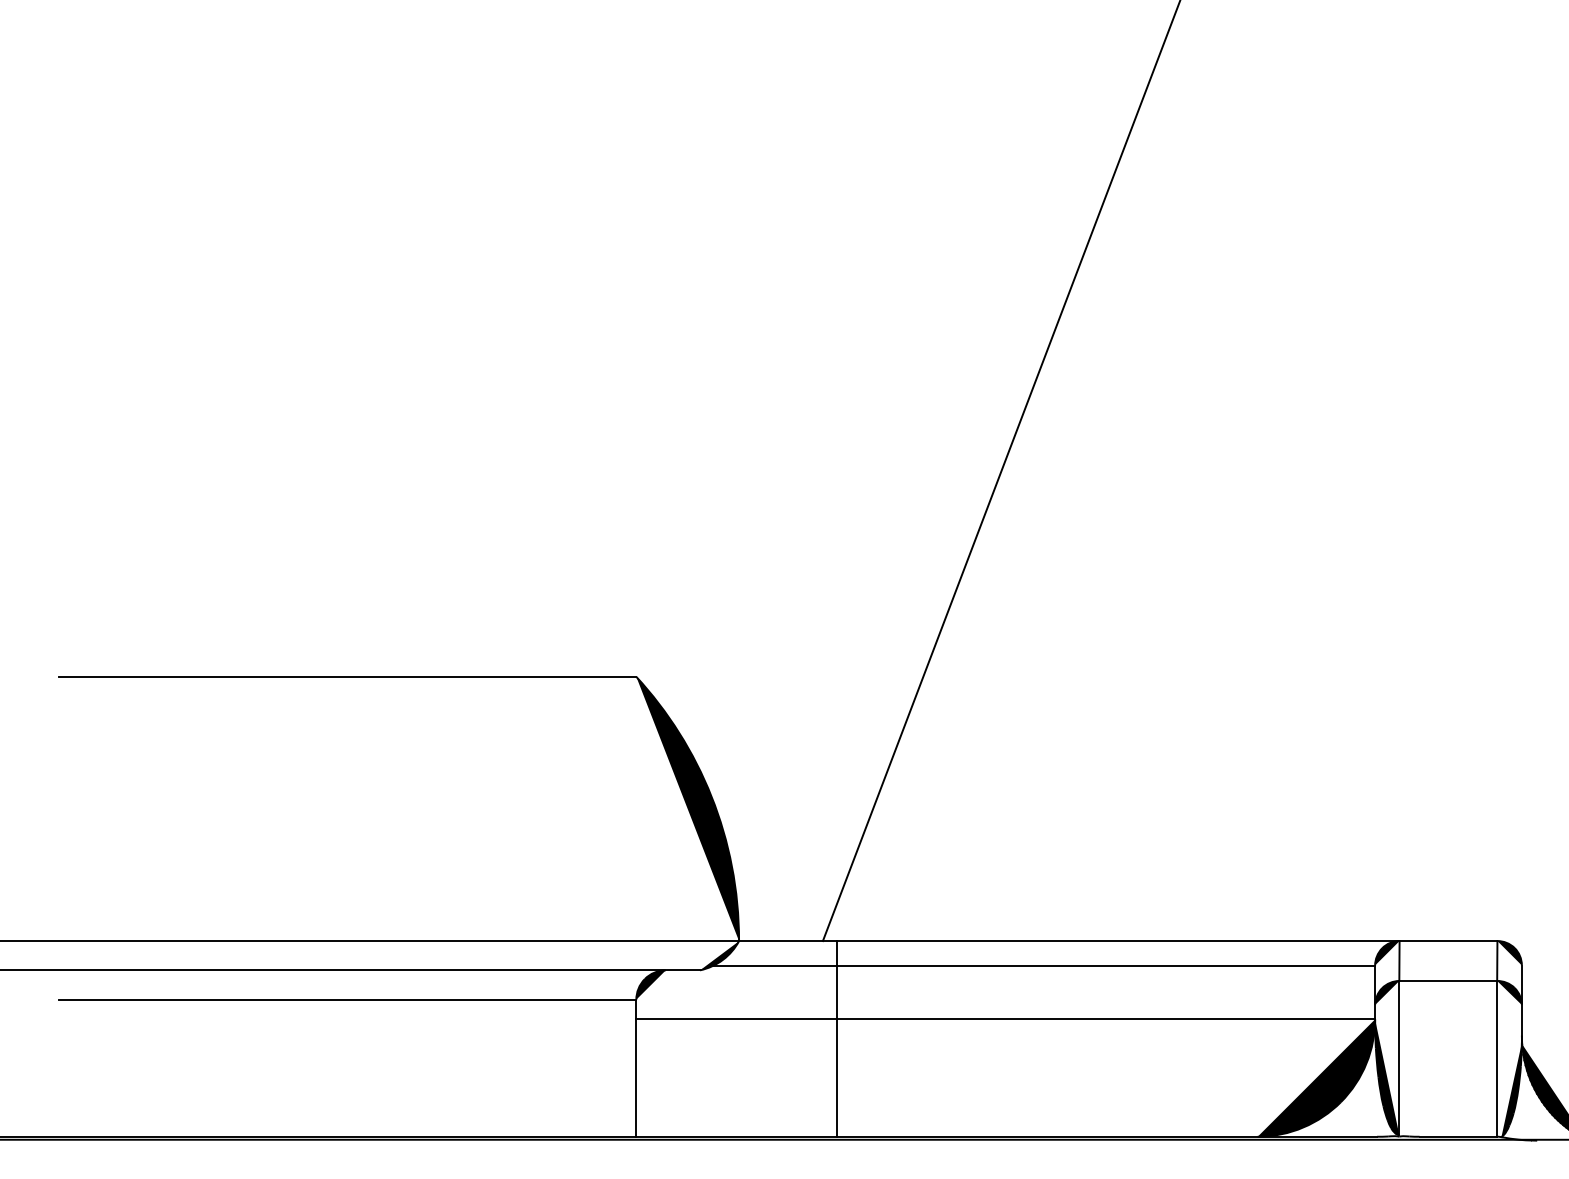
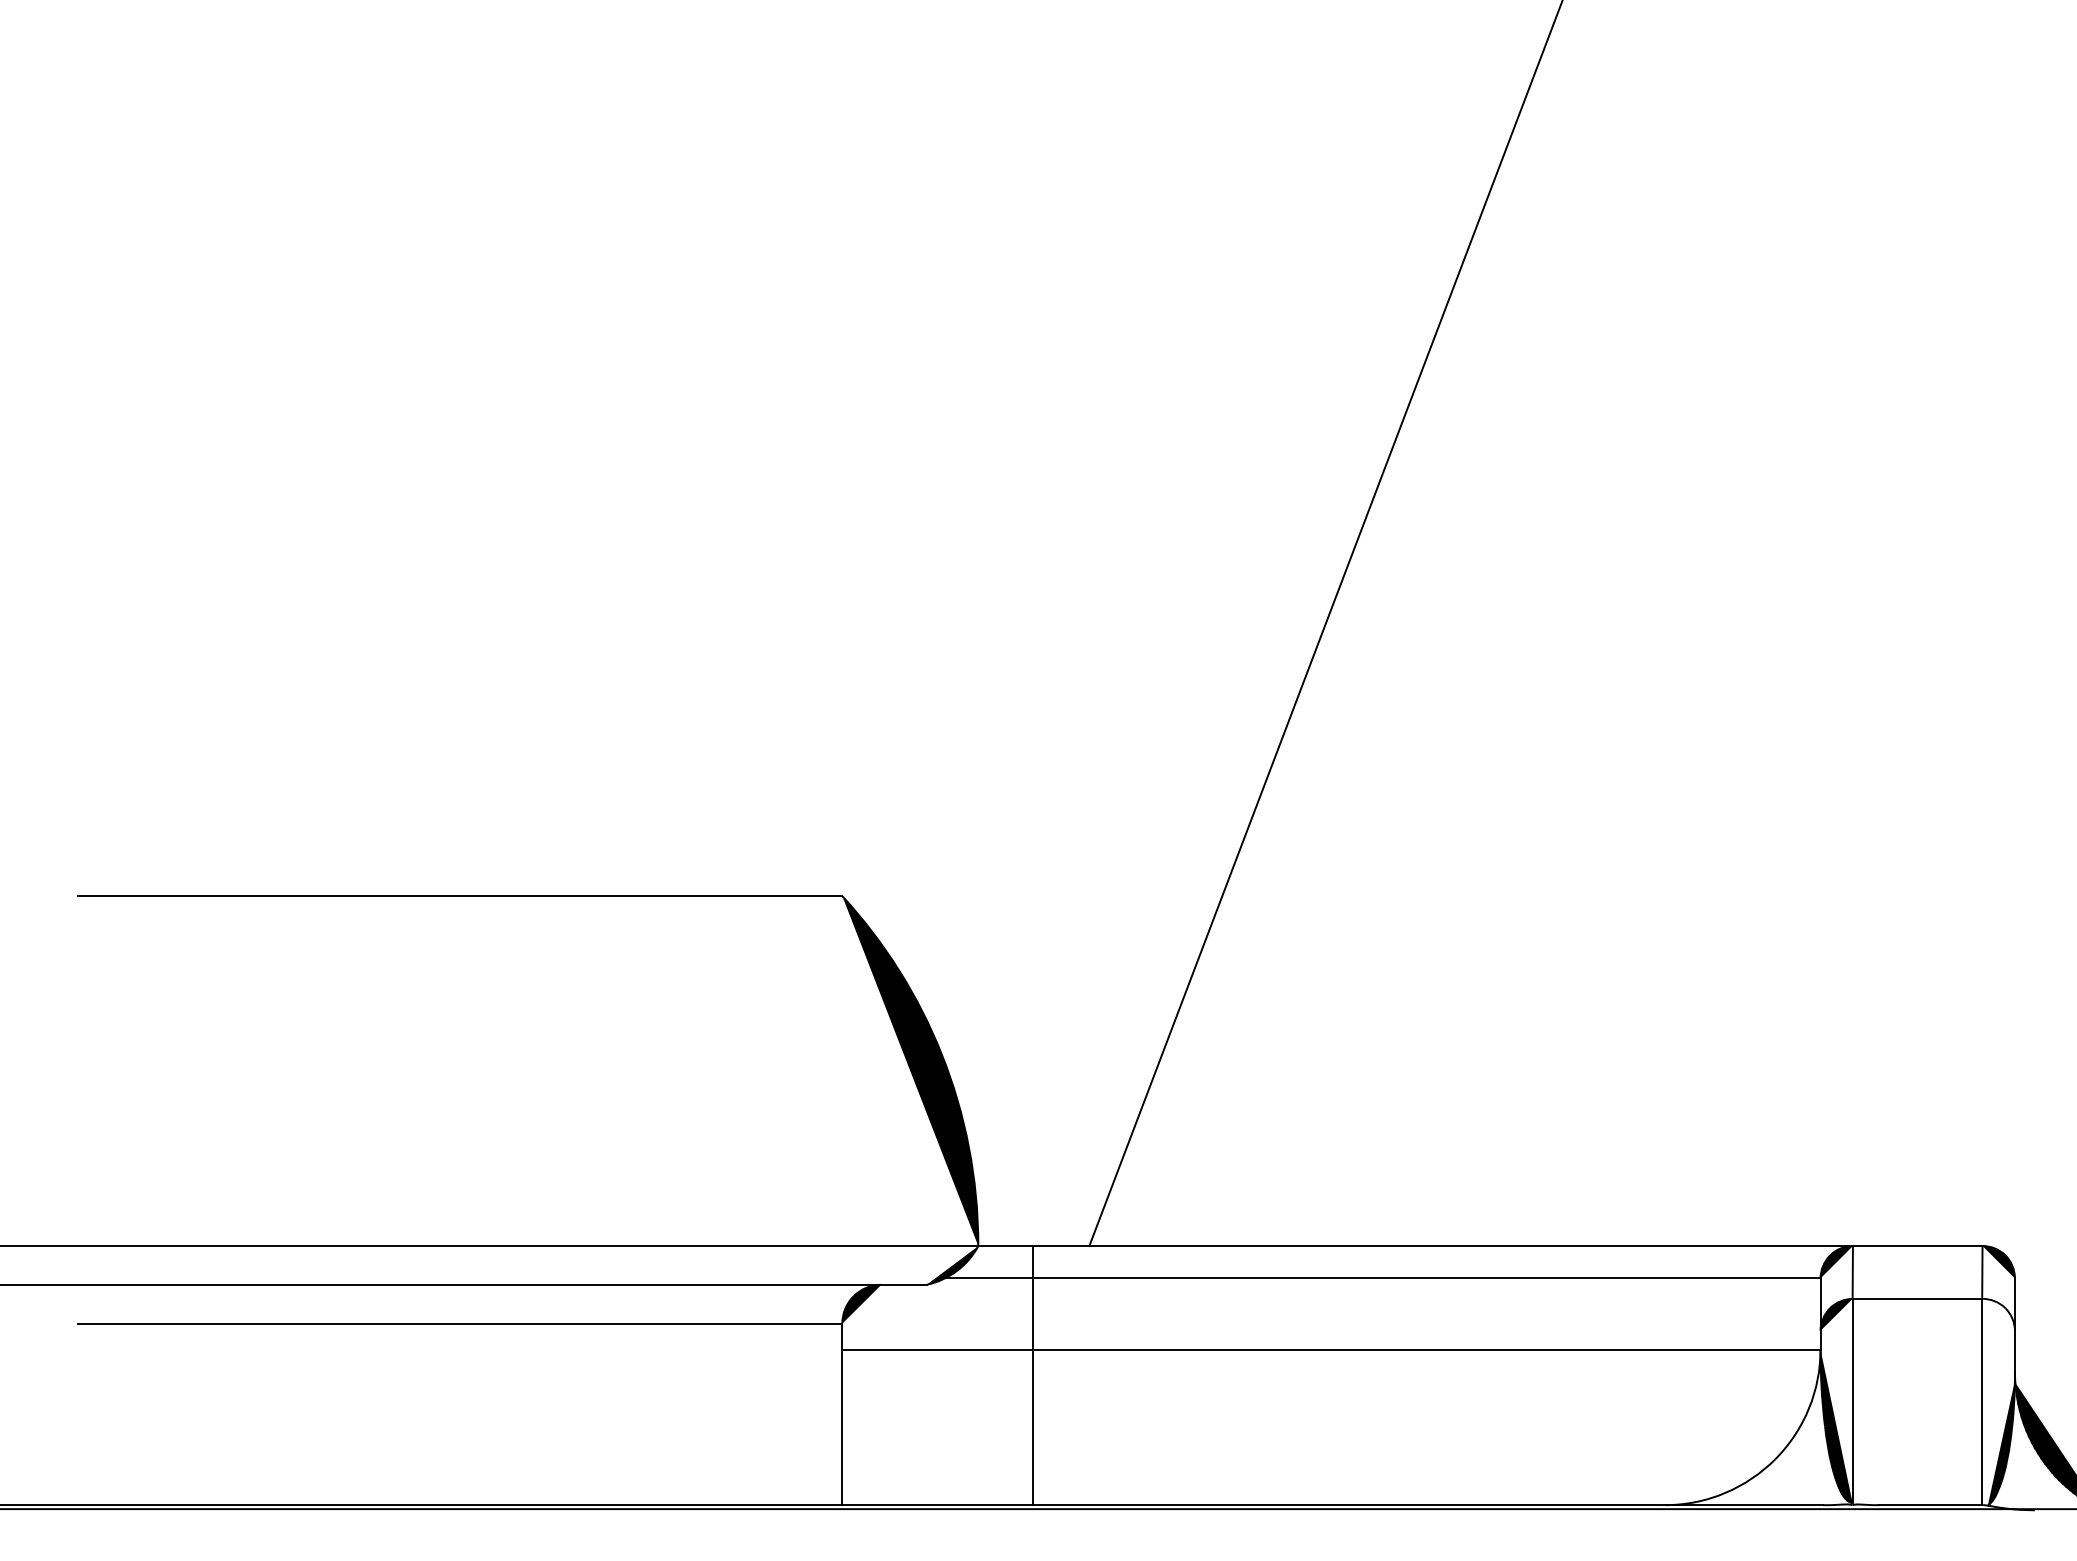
fill: (1509, 992) -> (1998, 1314), removed
line: (836, 1038) -> (1032, 1375), moved
fill: (1316, 1078) -> (1742, 1427), removed

